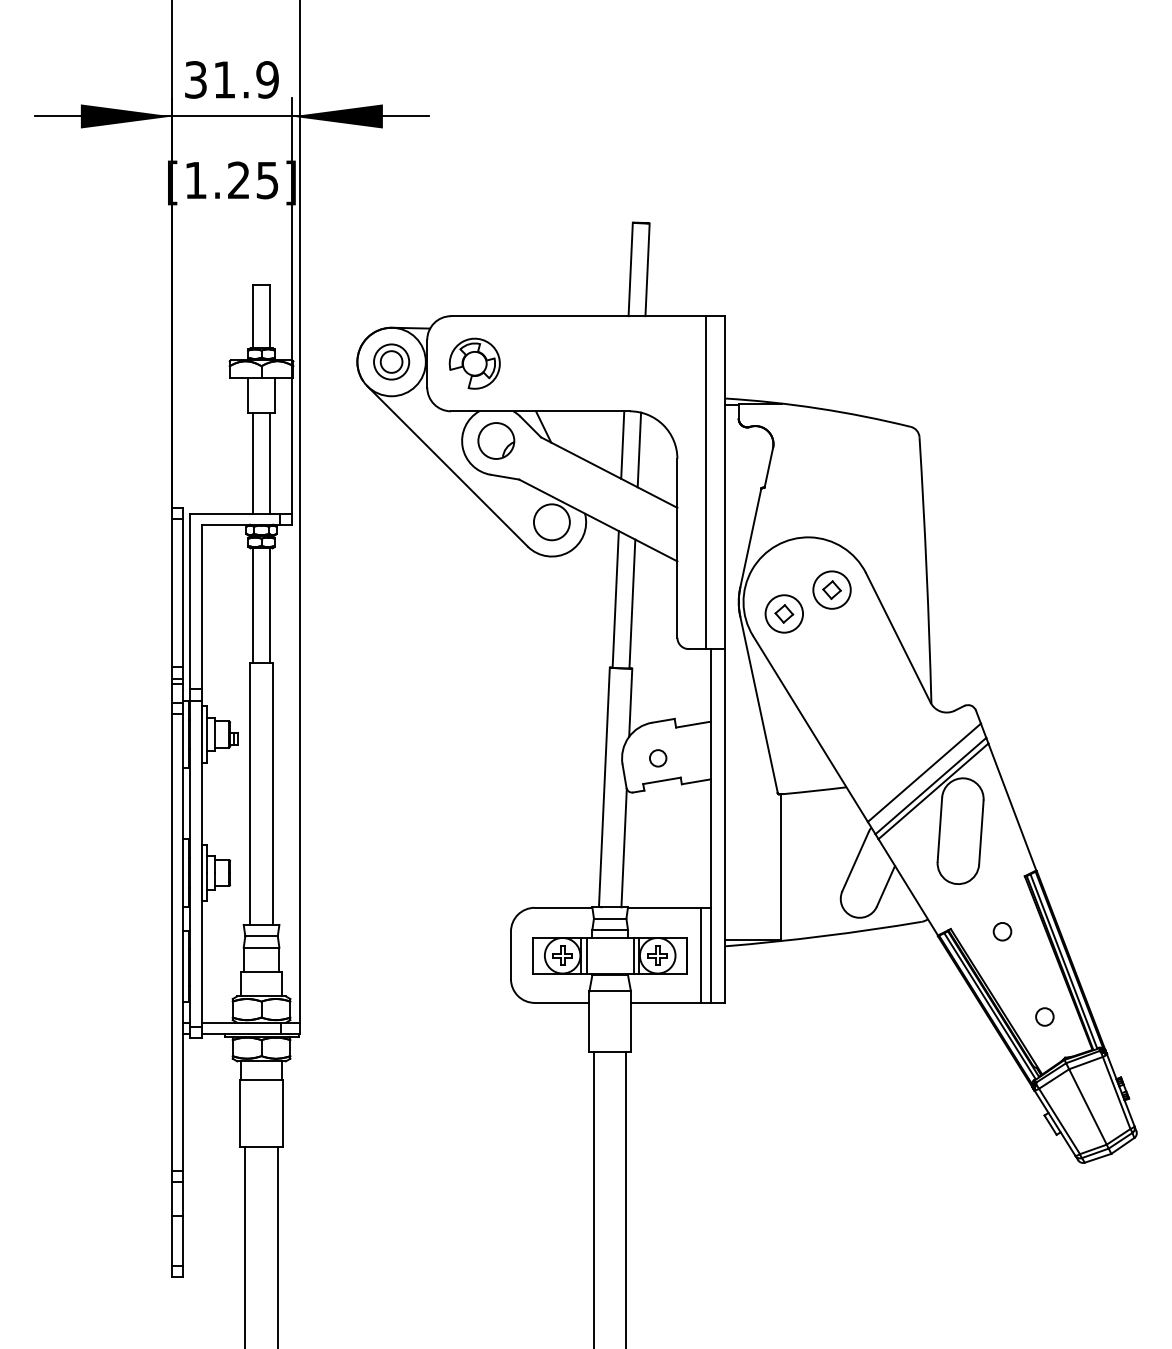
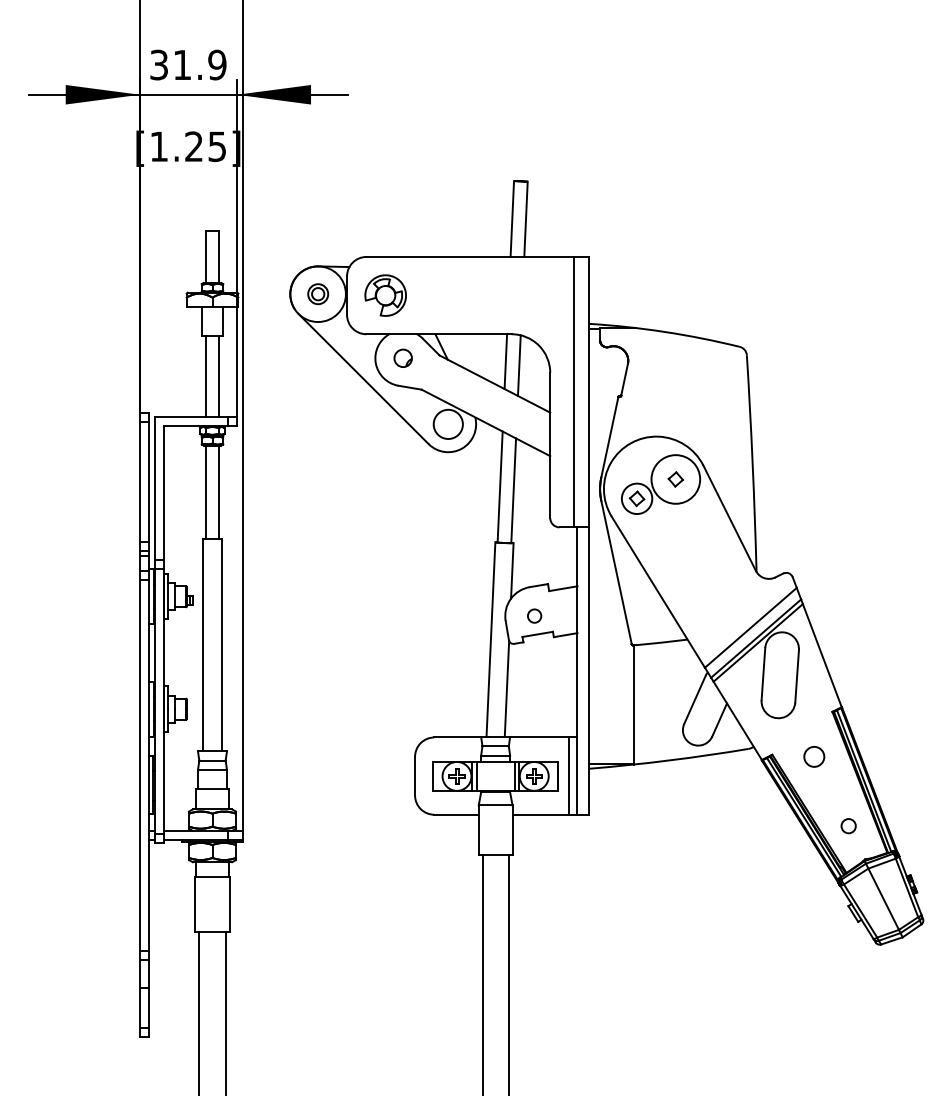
part: (391, 361) -> (318, 293), size x0.7
part: (496, 440) -> (403, 357), size x0.6
circle: (831, 589) -> (675, 478), size x1.6
circle: (1002, 931) -> (814, 756), size x1.4

